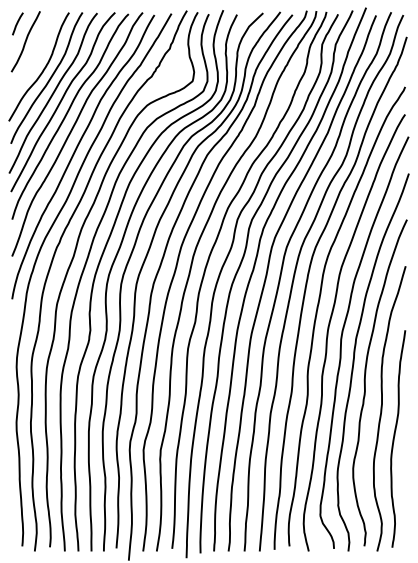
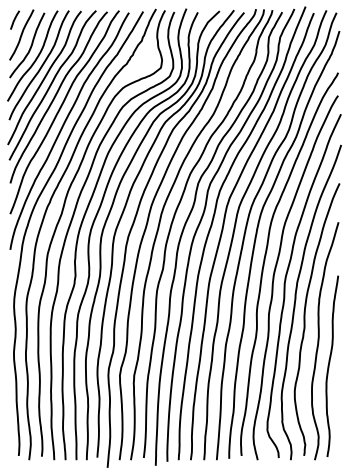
curve: (36, 54) -> (30, 45), added

